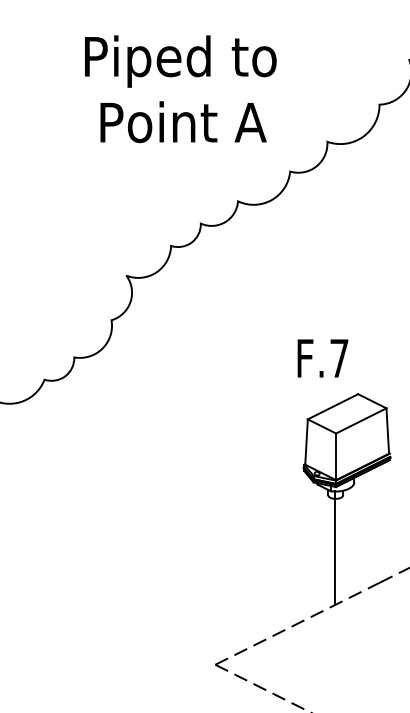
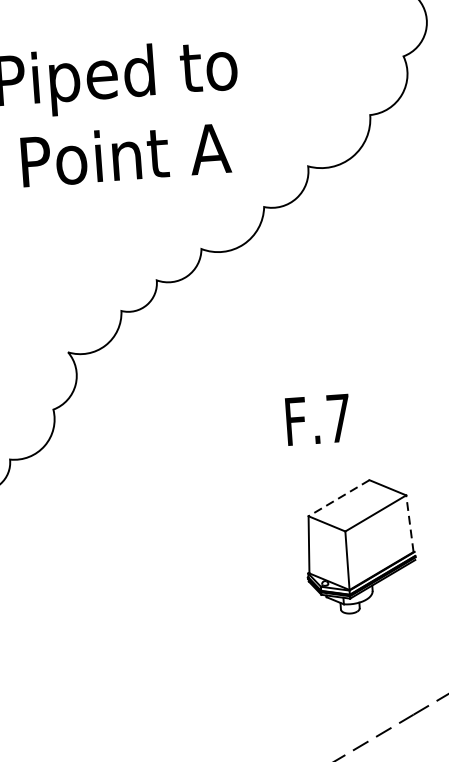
text: (322, 358) -> (317, 419), moved
line: (332, 407) -> (338, 499), solid -> dashed
line: (387, 431) -> (409, 524), solid -> dashed
line: (334, 548) -> (353, 675), removed

